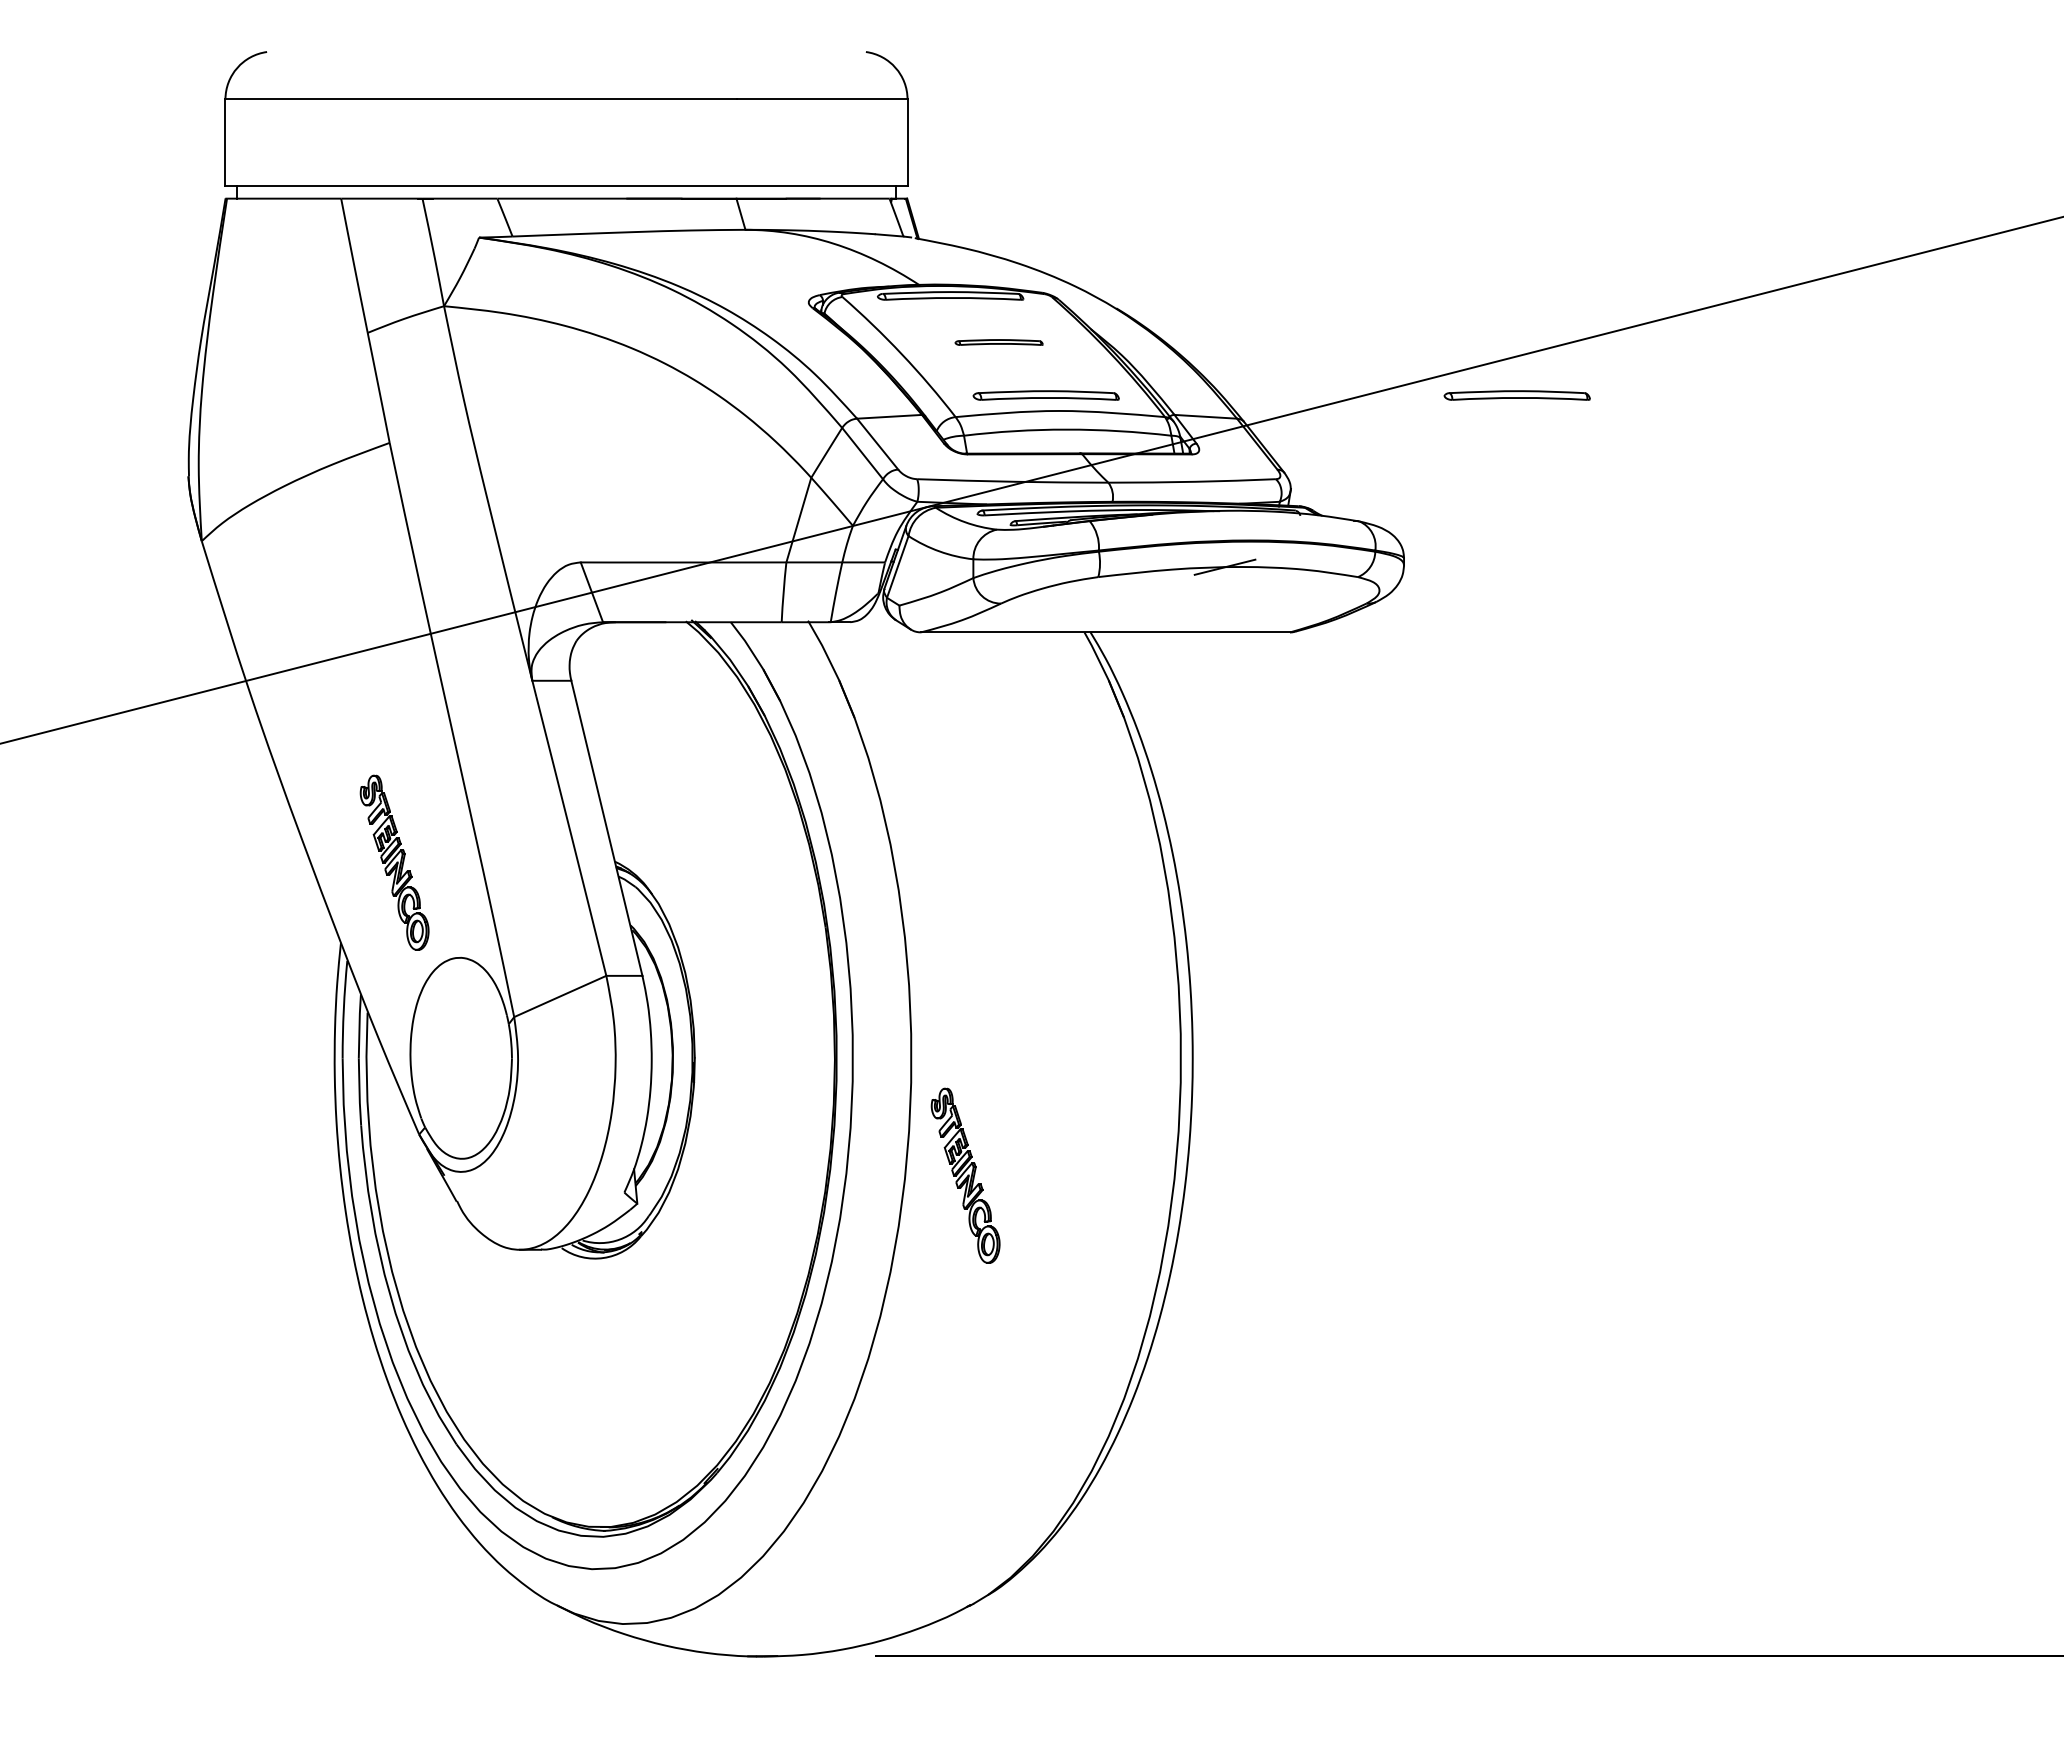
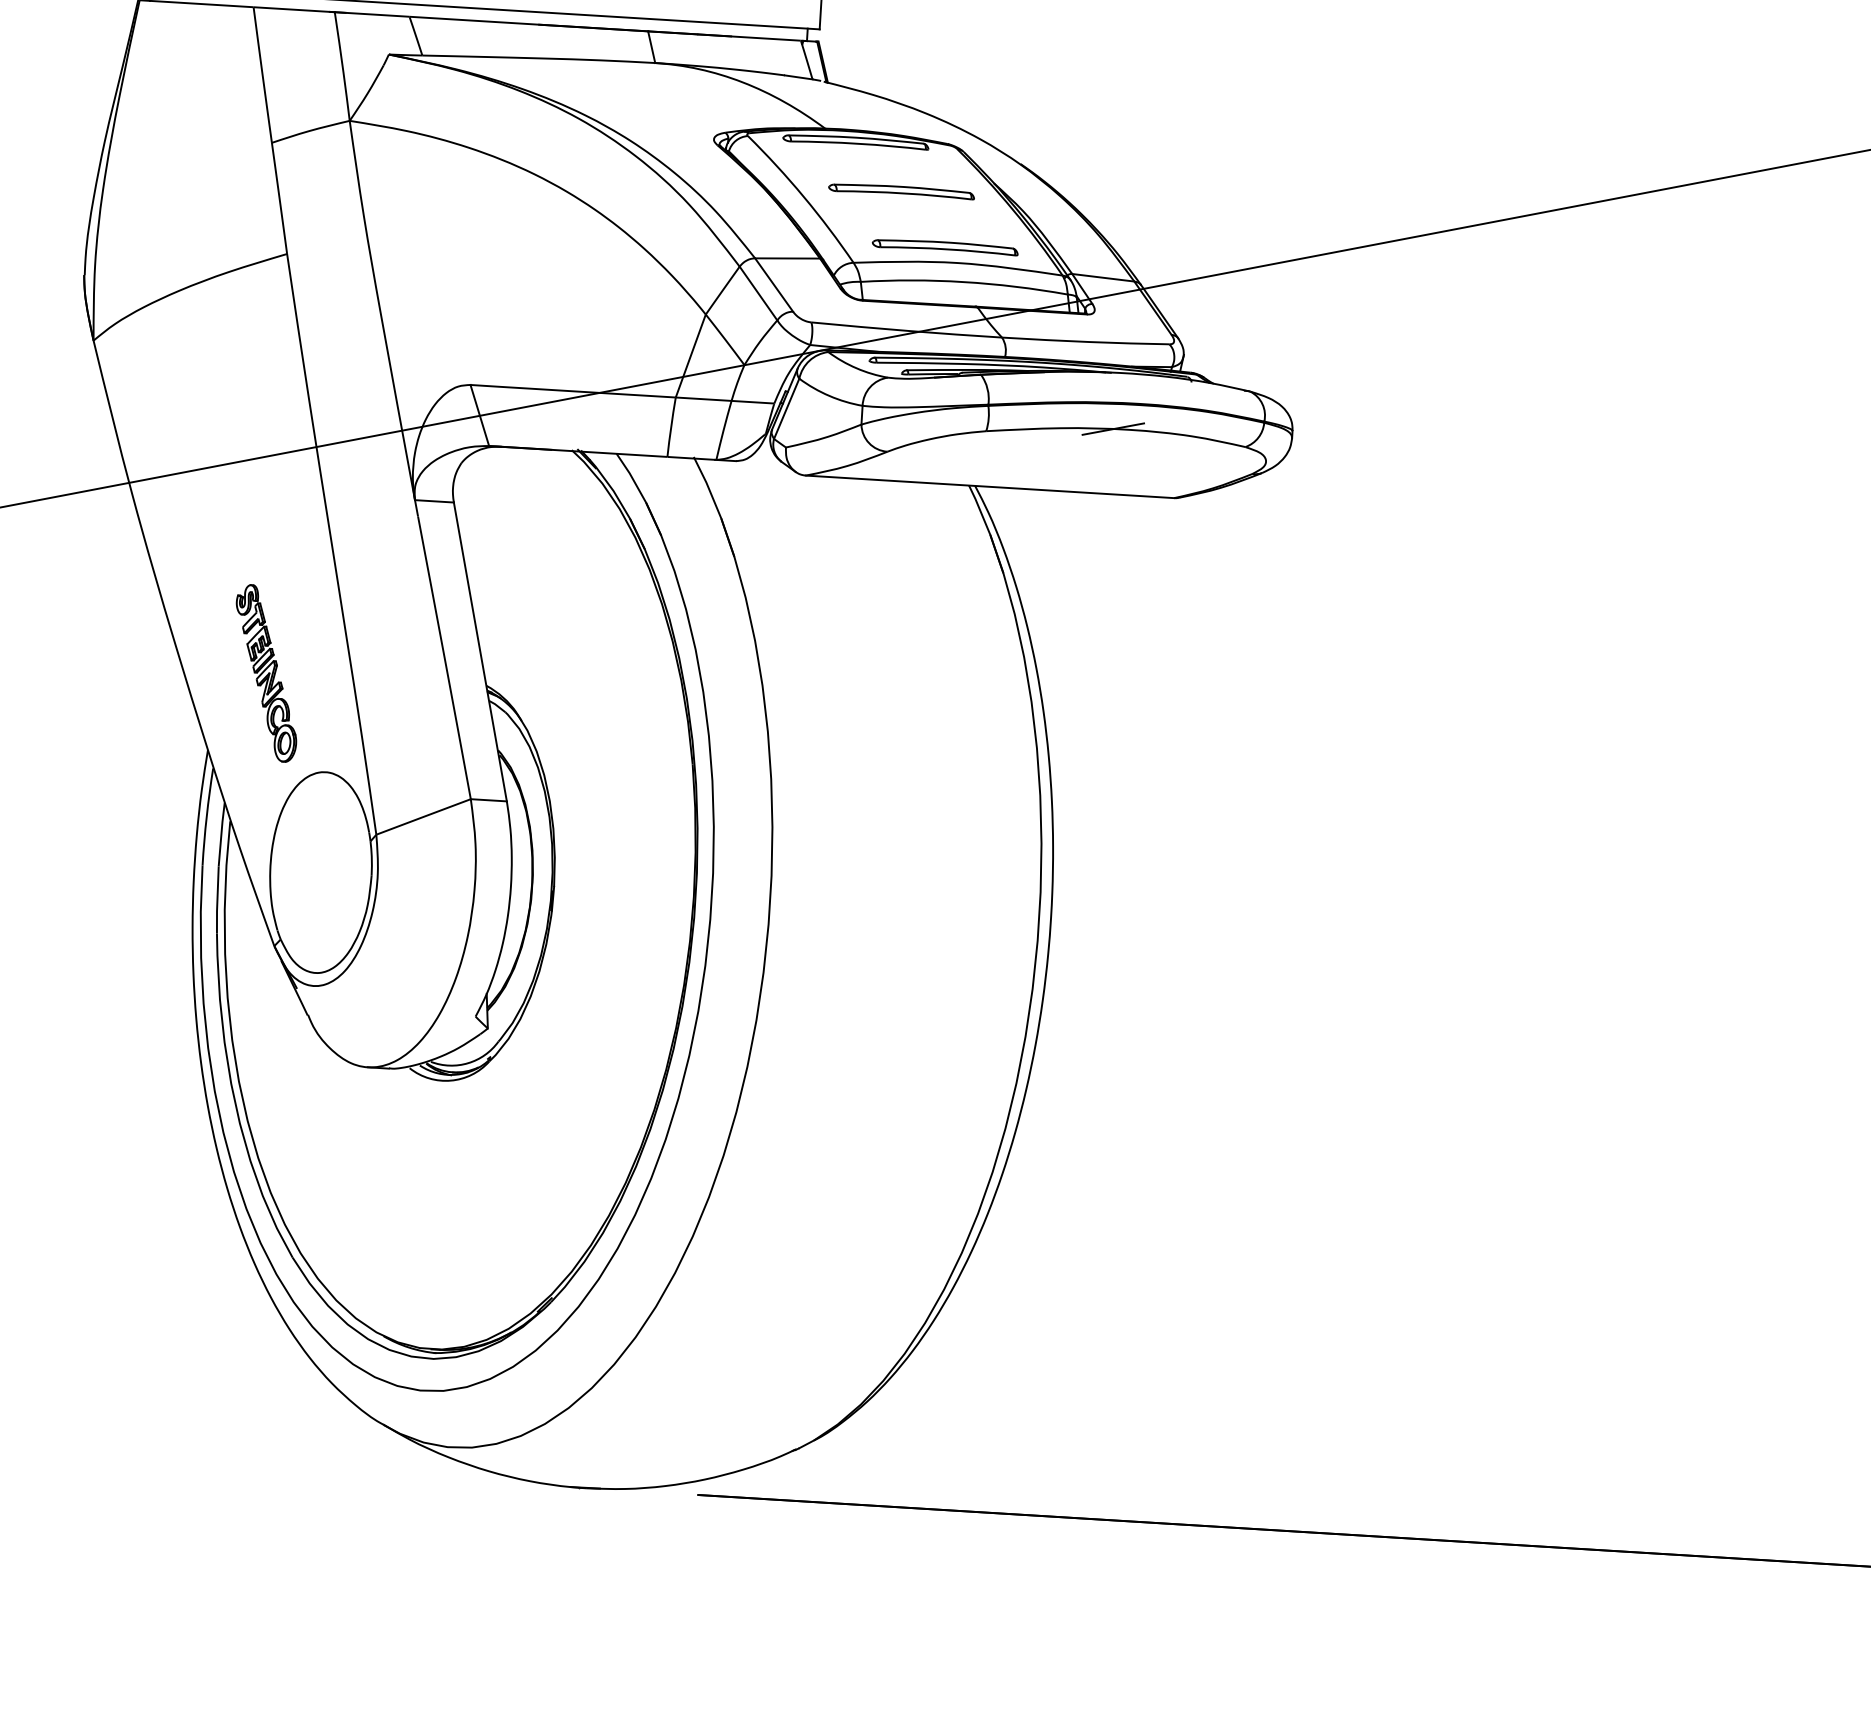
part: (998, 342) -> (900, 190), size x1.67
part: (1516, 395) -> (1414, 275), removed
part: (965, 1175) -> (817, 1020), removed

